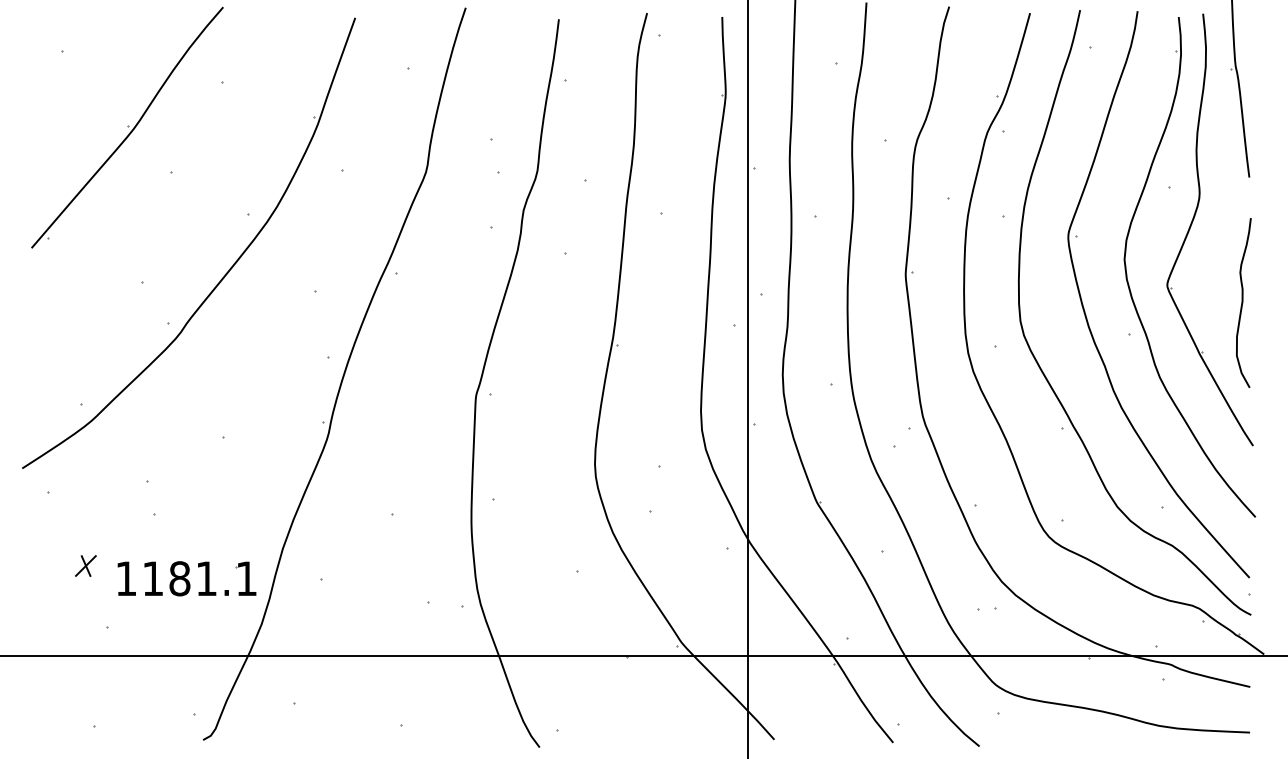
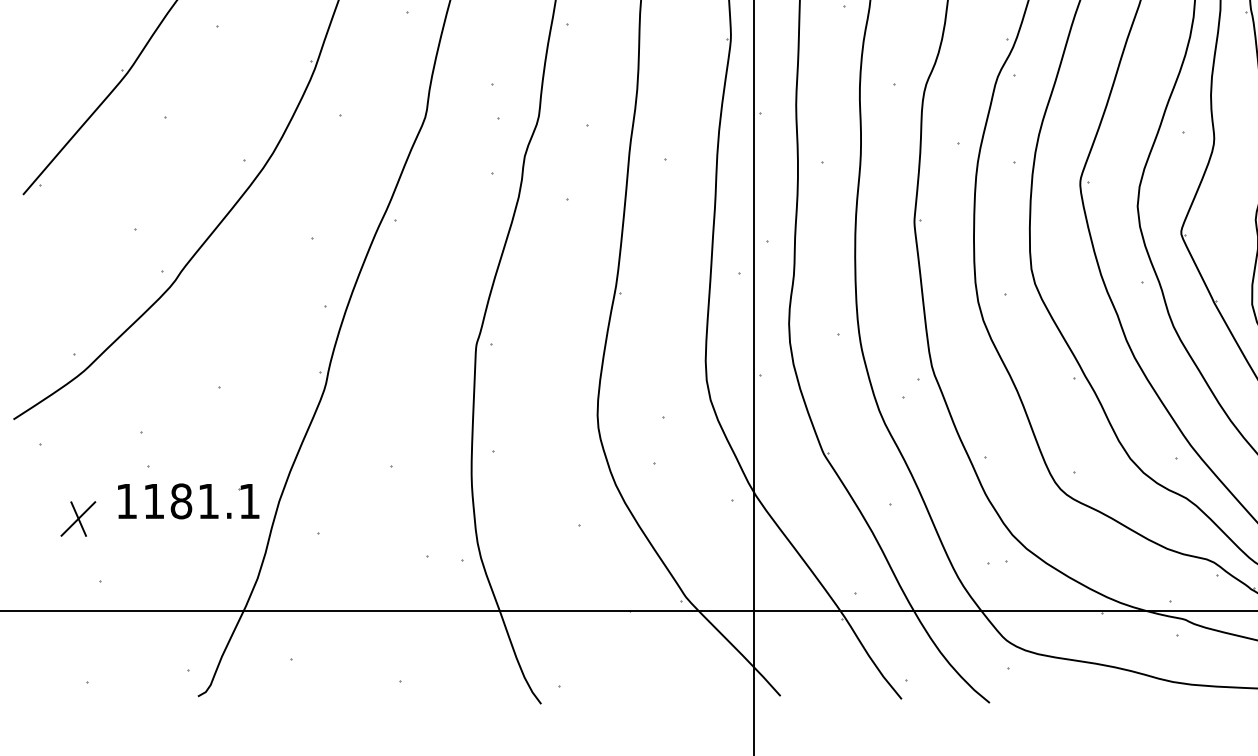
part: (85, 565) -> (78, 518), size x1.67
part: (186, 578) -> (188, 501), moved

